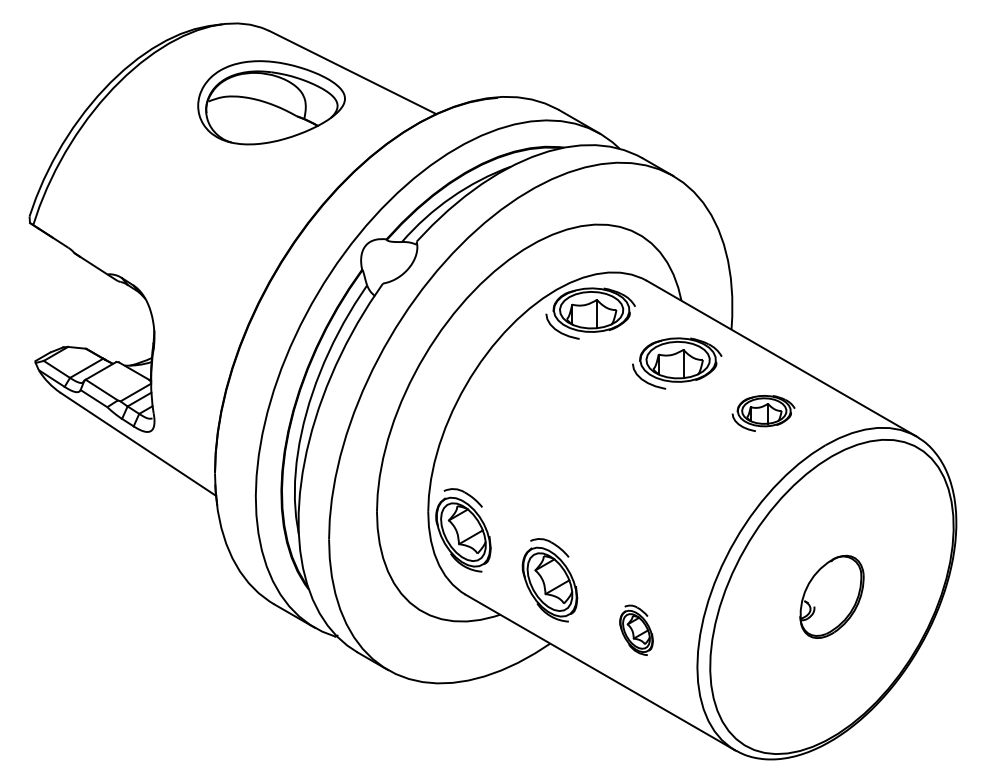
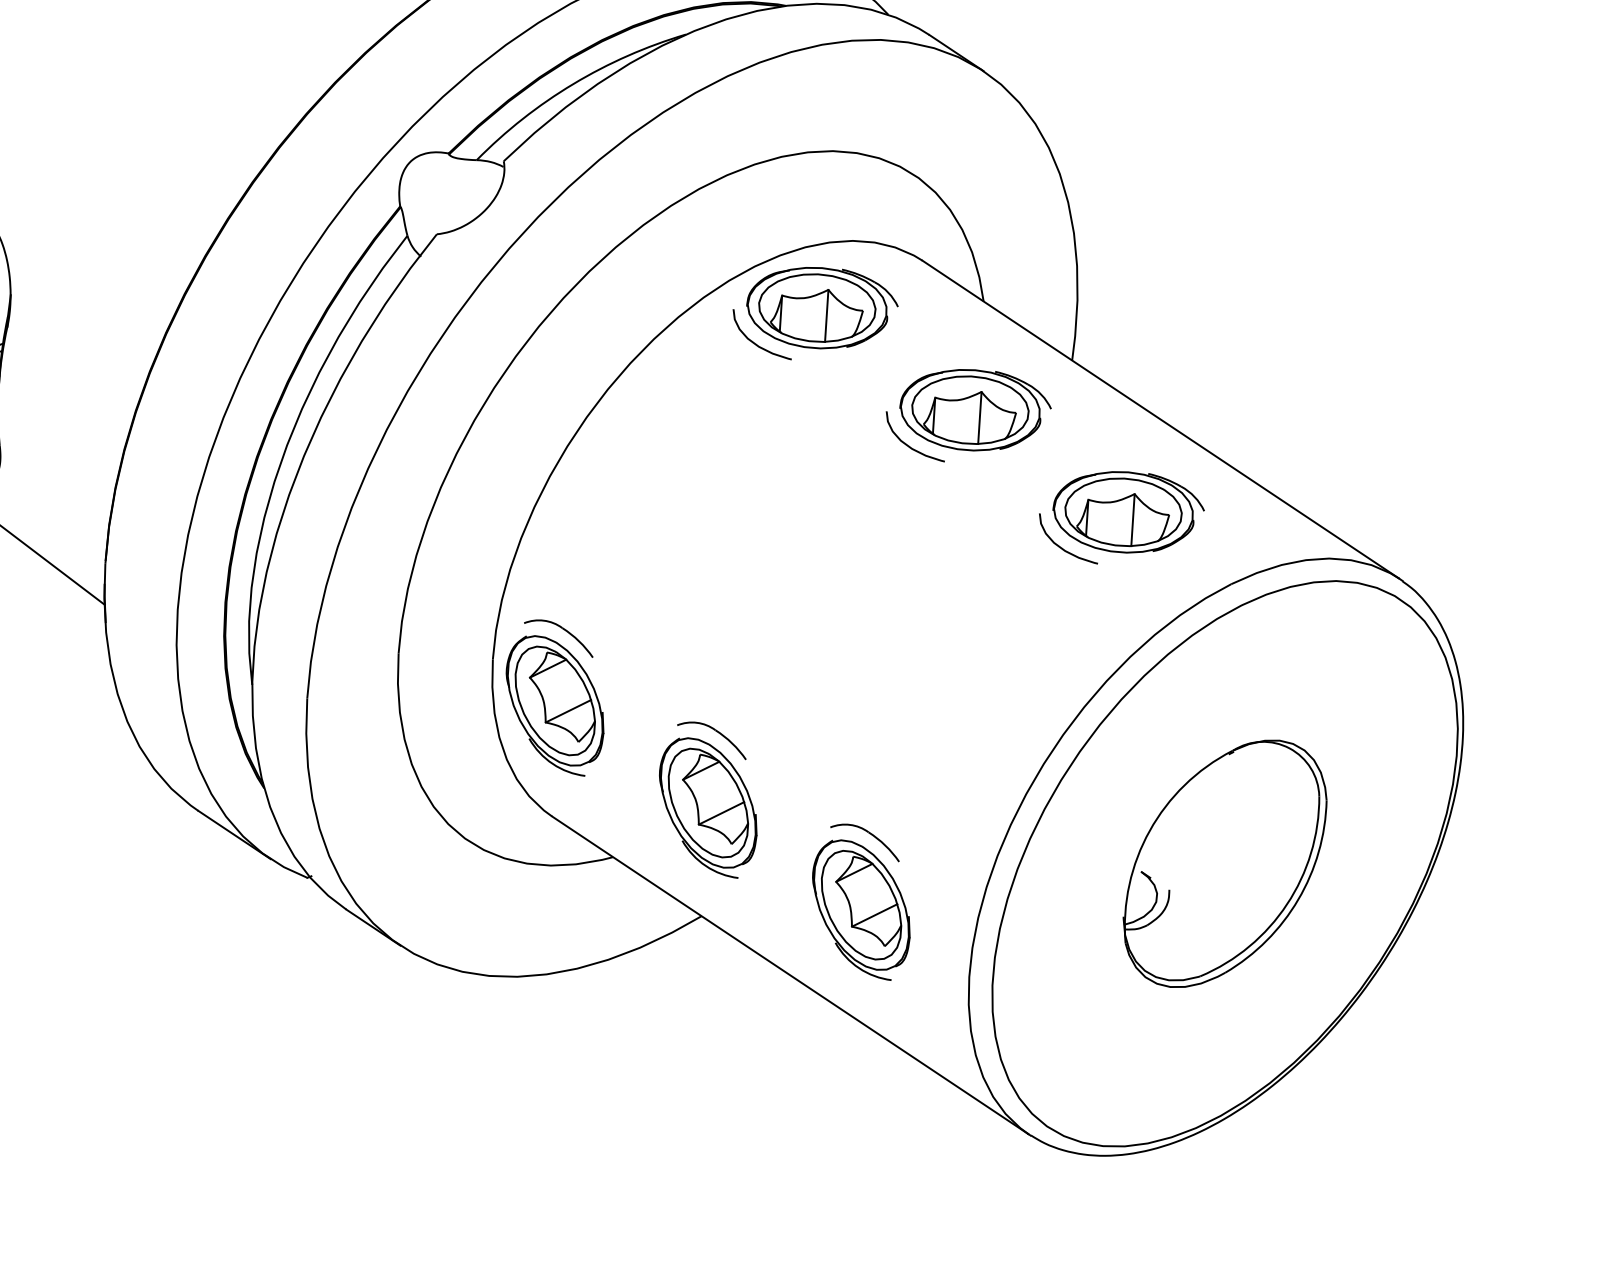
part: (763, 413) -> (1121, 518), size x1.43
part: (831, 596) -> (1224, 863), size x1.67
part: (636, 630) -> (861, 902), size x1.67

